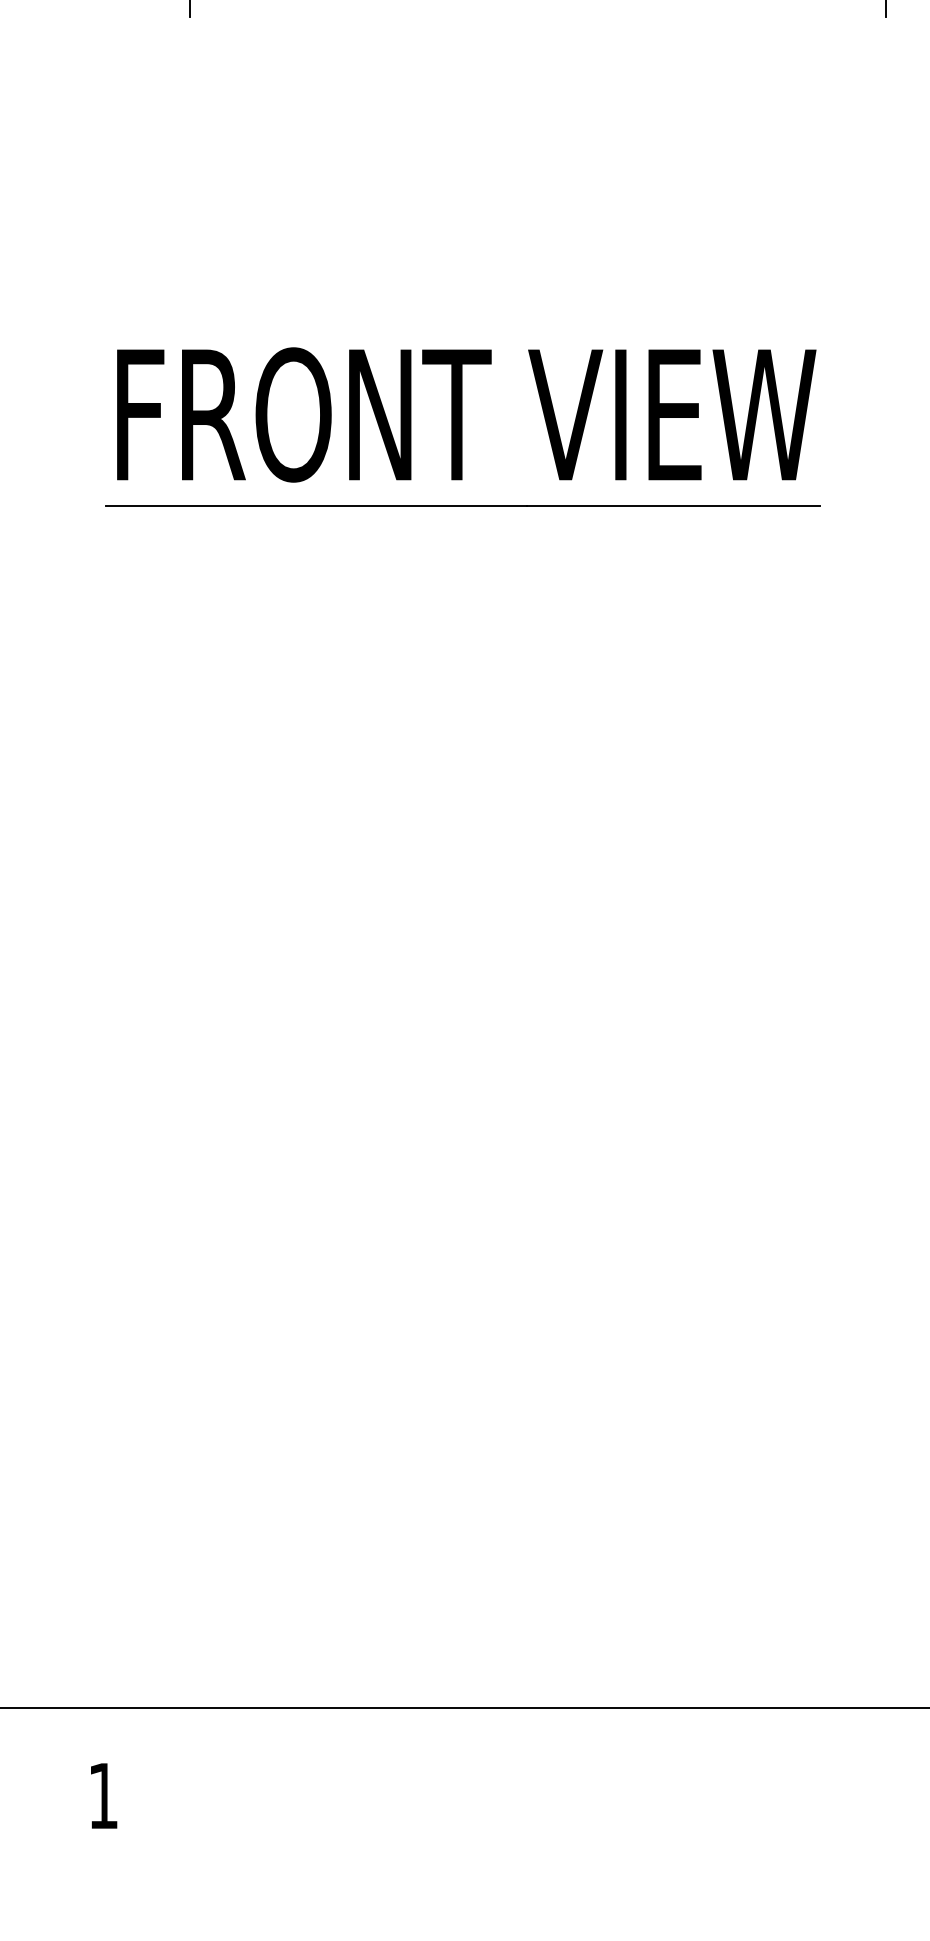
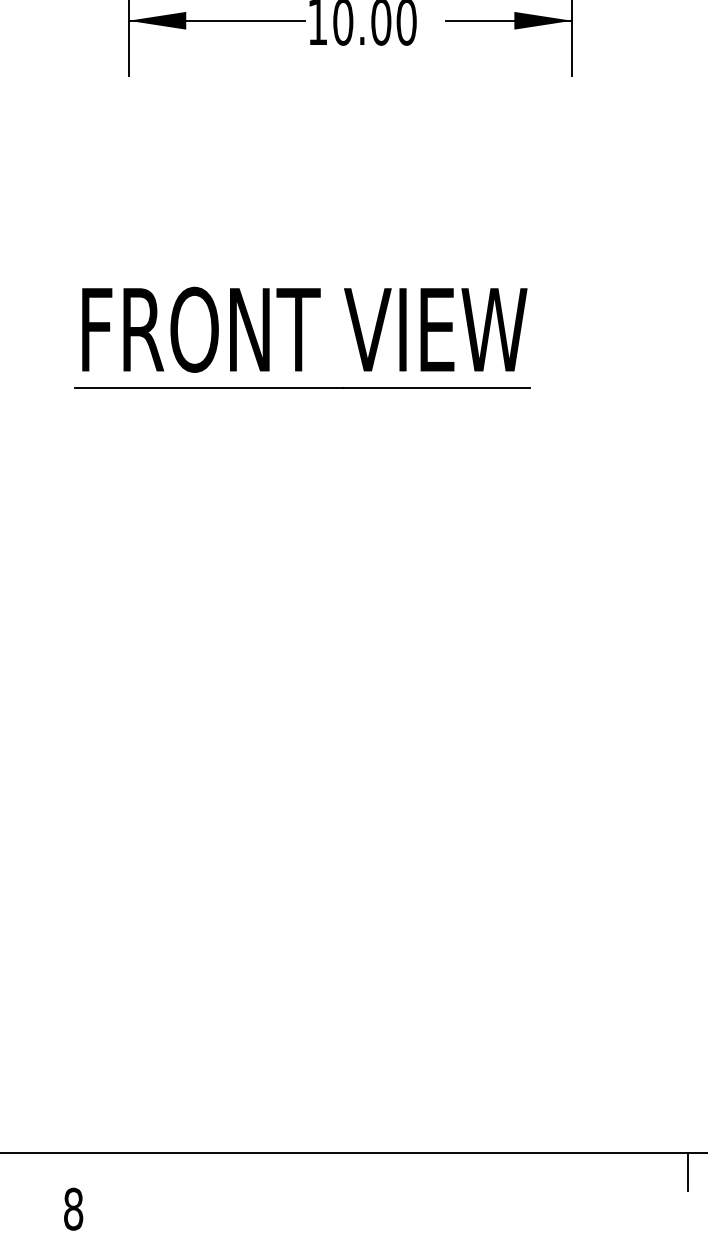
text: (103, 1794) -> (73, 1208), 1 -> 8

